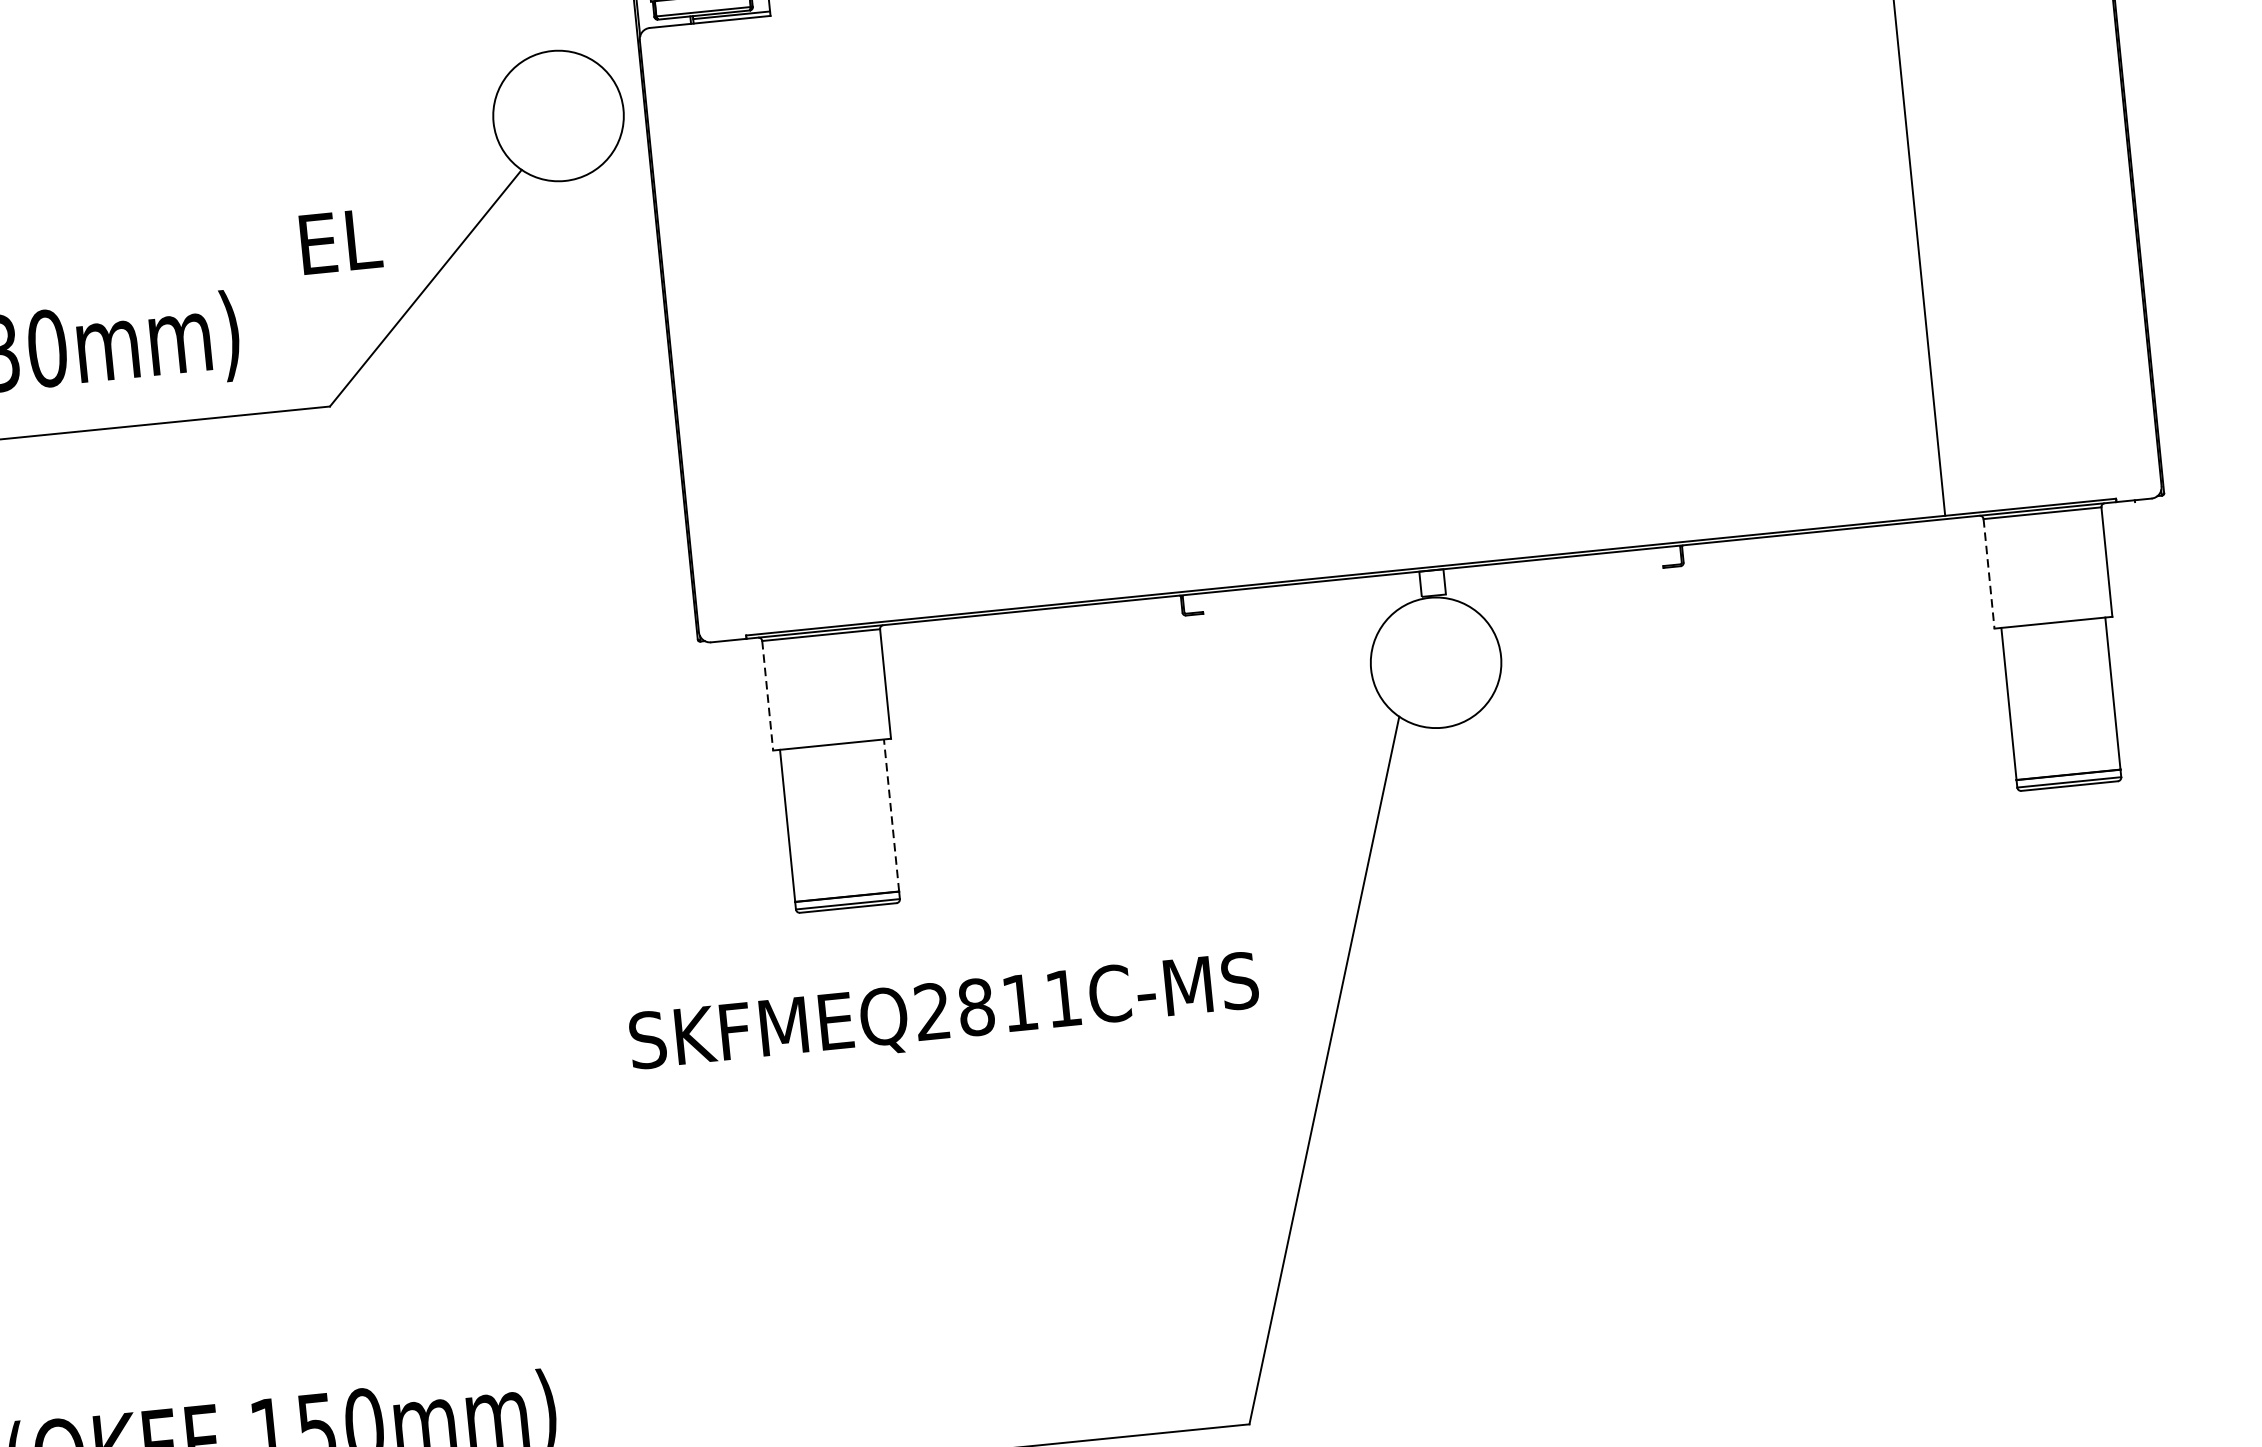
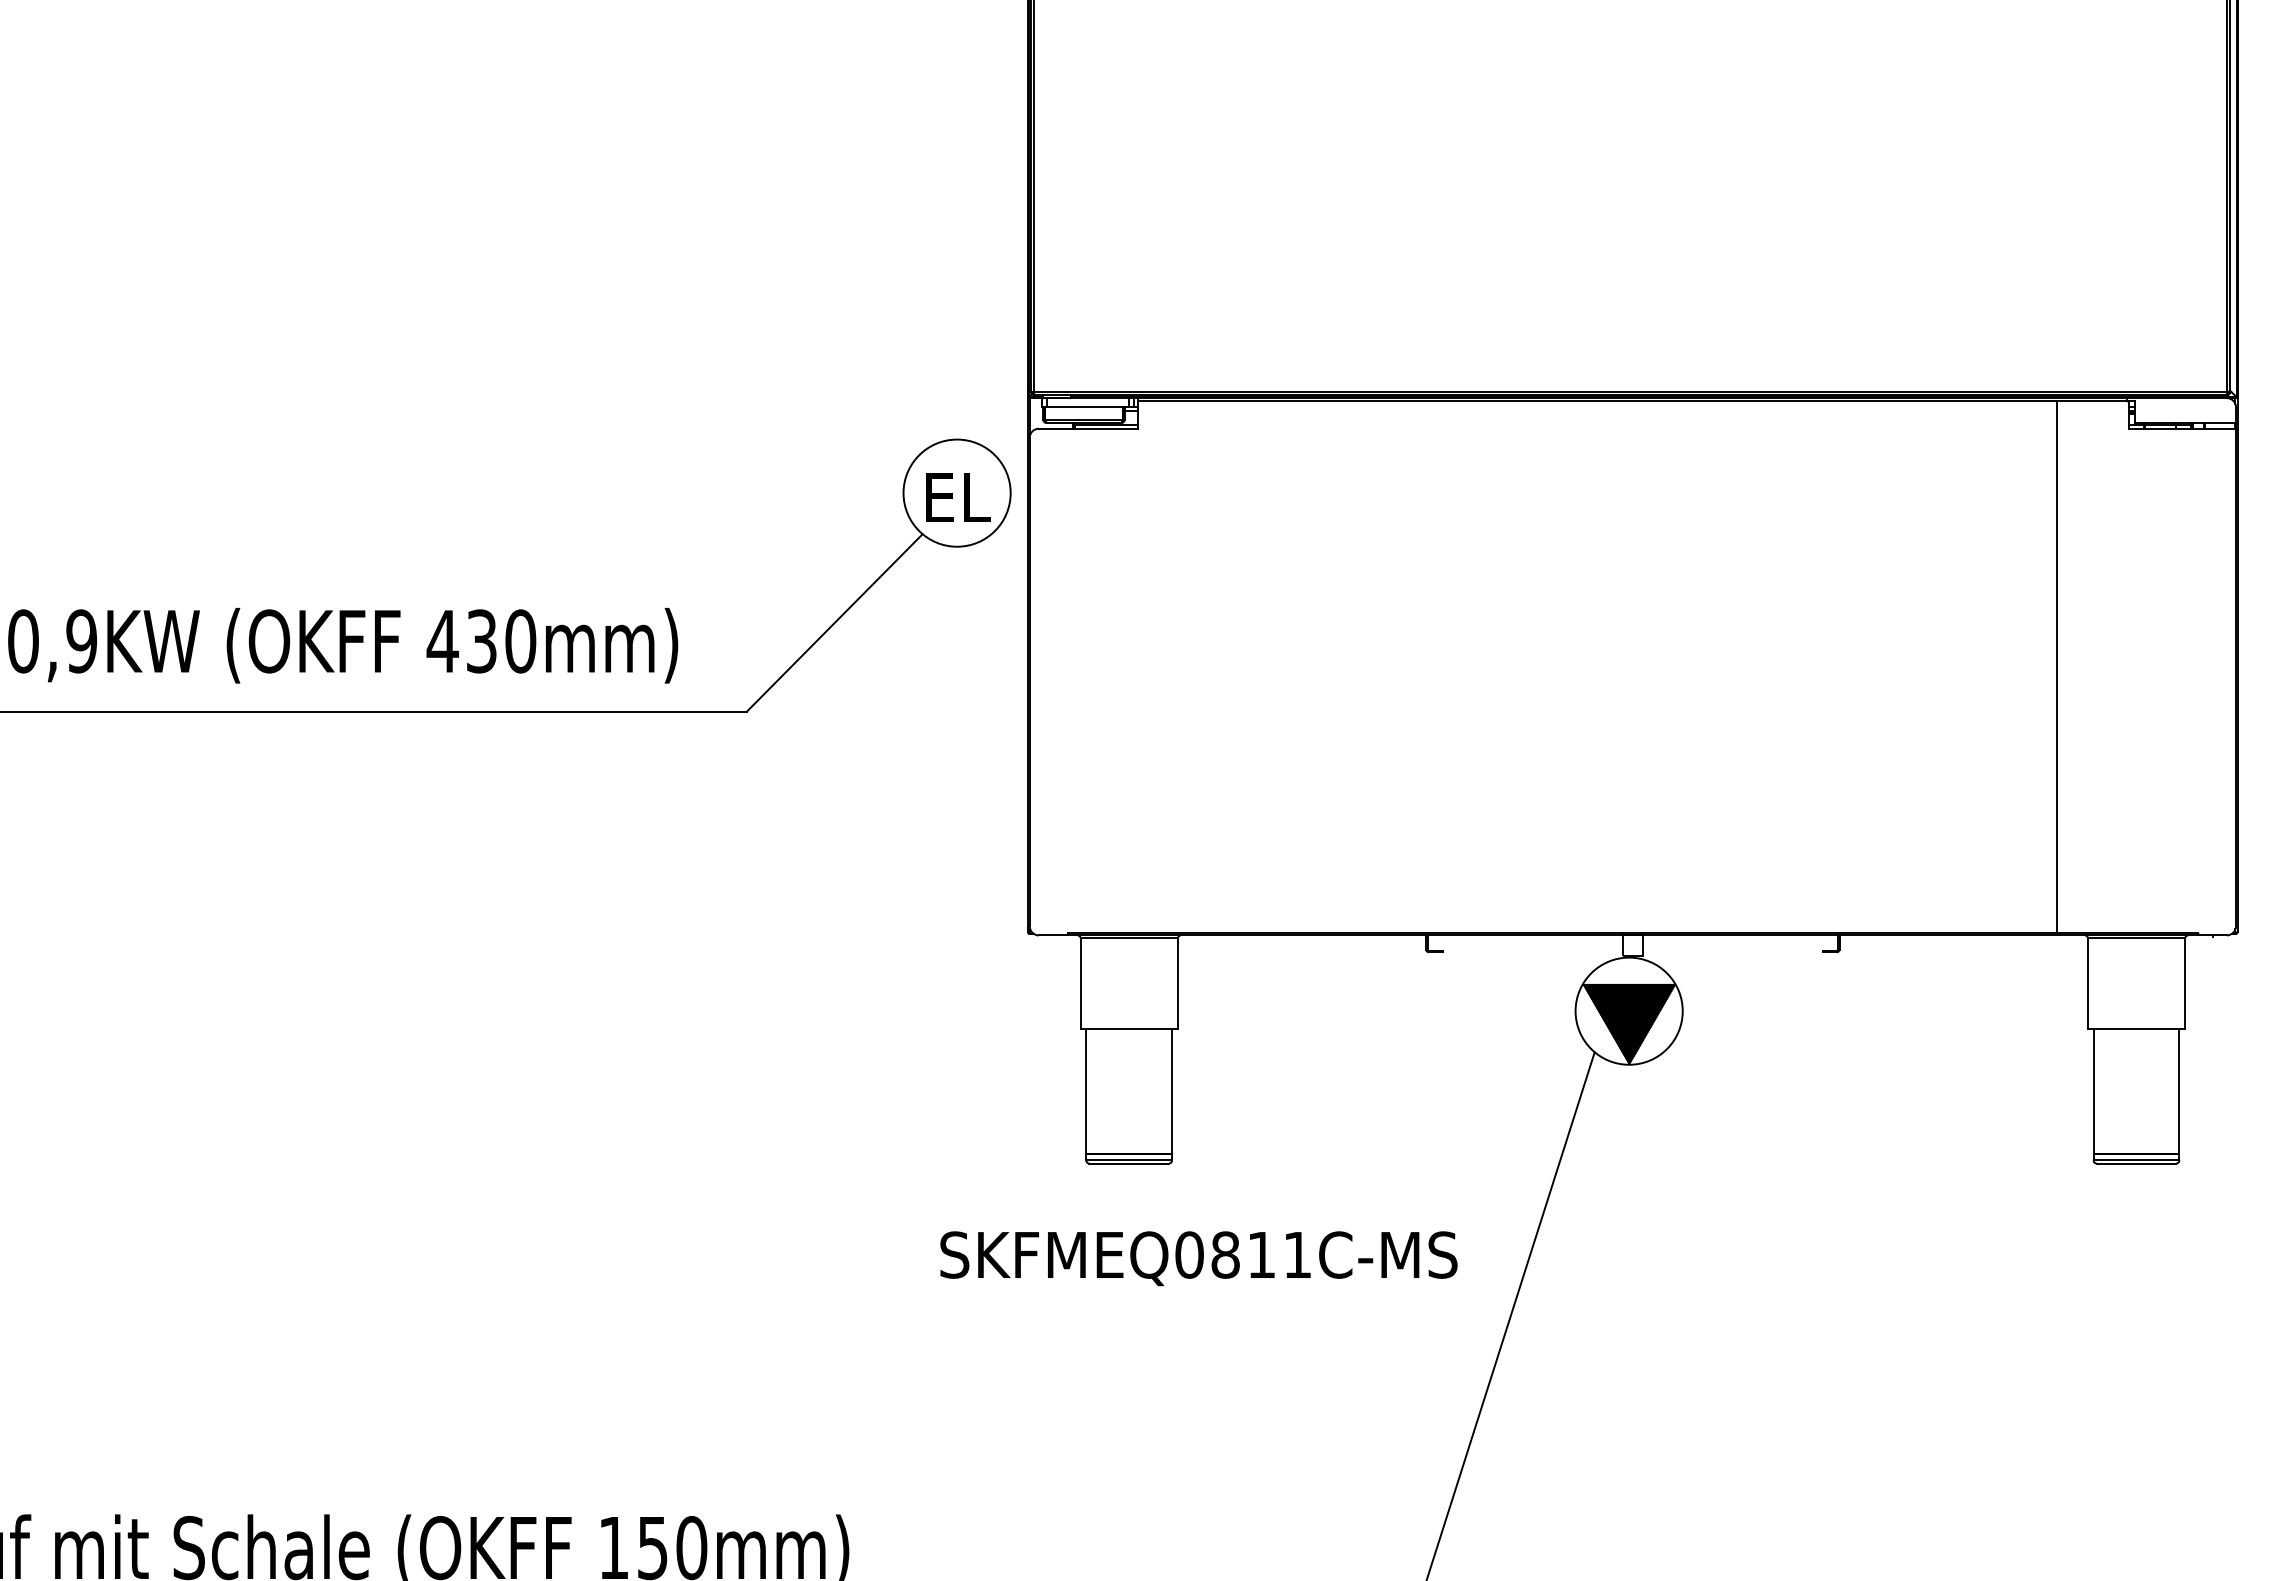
text: (341, 240) -> (958, 497), moved
line: (1988, 574) -> (2087, 984), dashed -> solid
hatch: (1436, 678) -> (1628, 1024), added
line: (767, 696) -> (1080, 984), dashed -> solid
line: (892, 815) -> (1172, 1091), dashed -> solid
text: (932, 1010) -> (1189, 1254), SKFMEQ2811C-MS -> SKFMEQ0811C-MS

